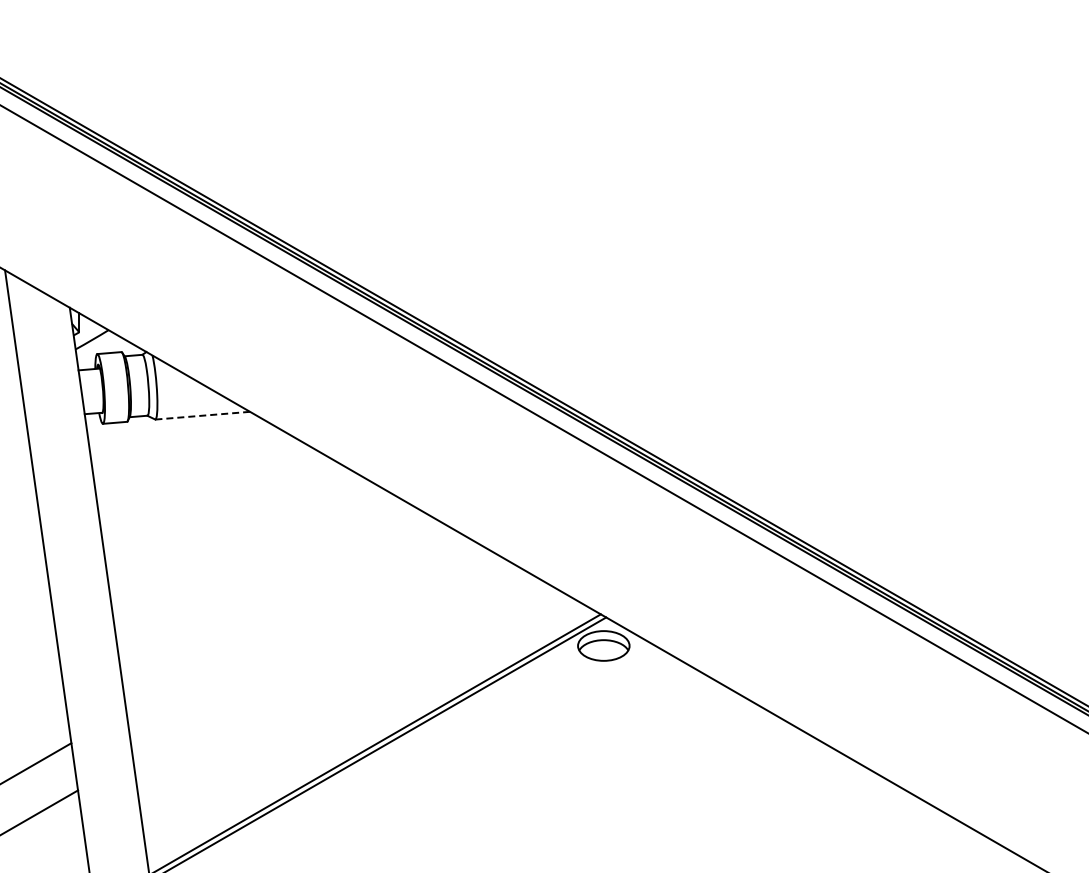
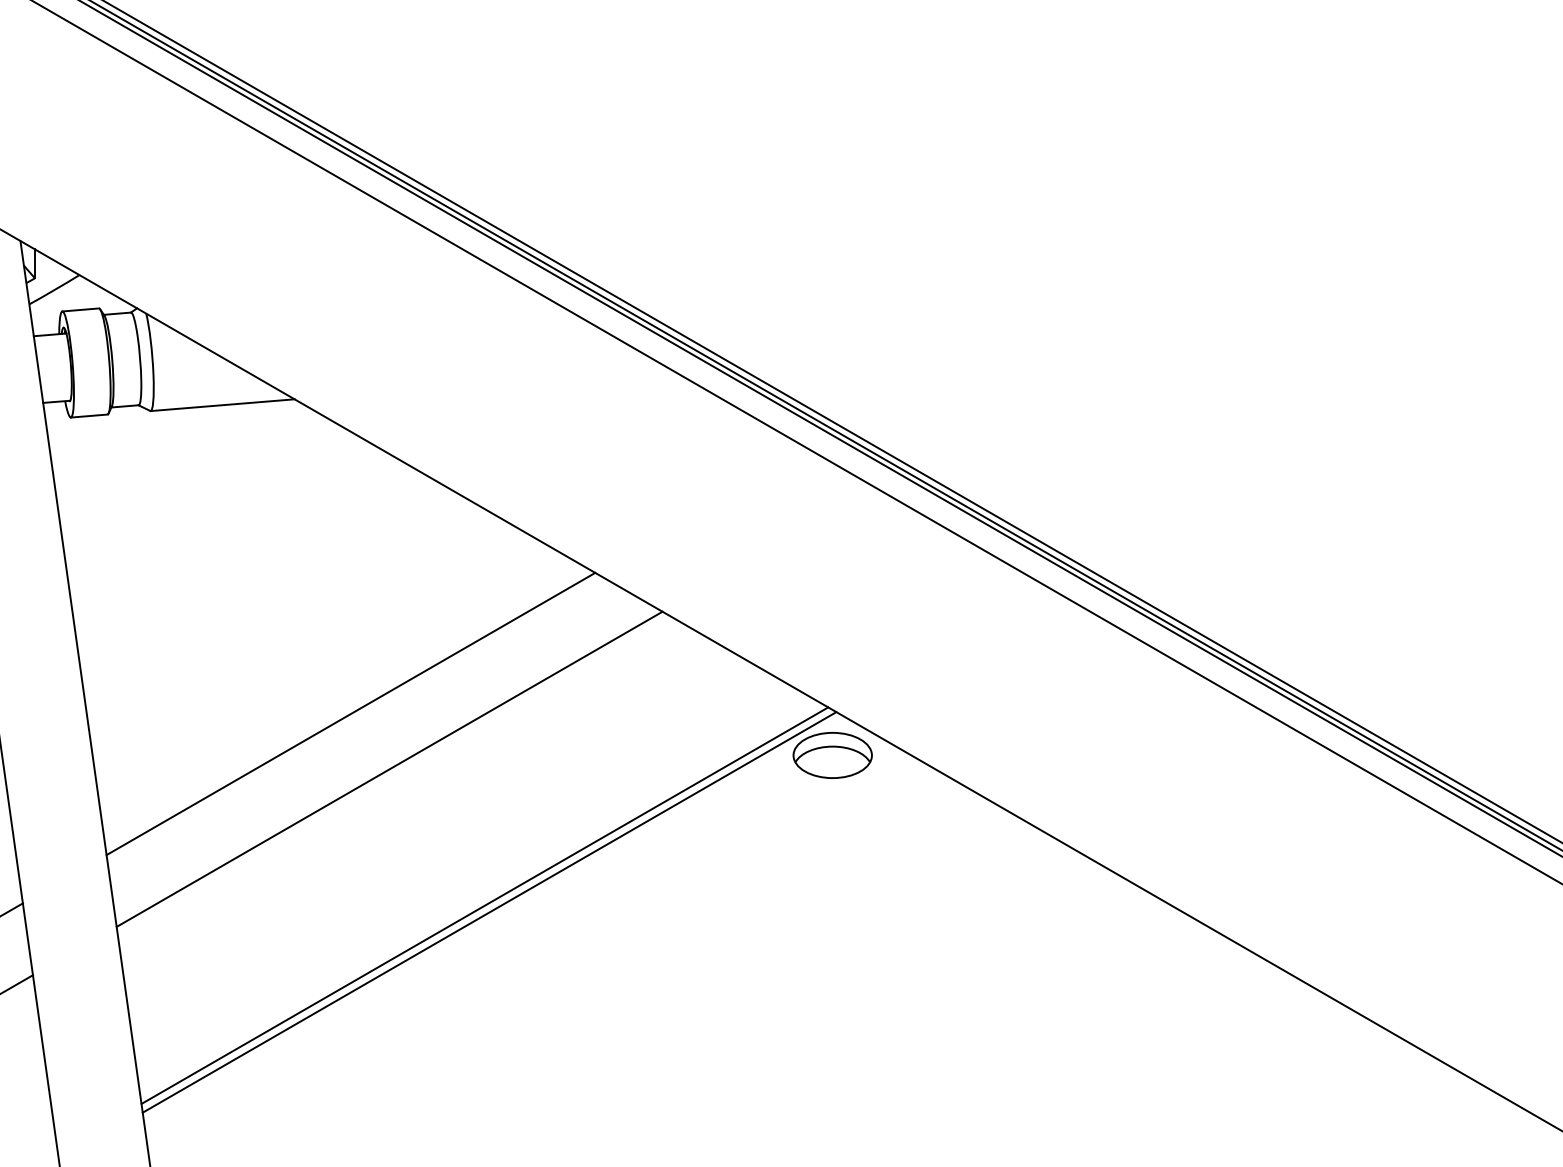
line: (202, 415) -> (222, 404), dashed -> solid
line: (286, 618) -> (350, 713), added
line: (312, 654) -> (389, 768), added

